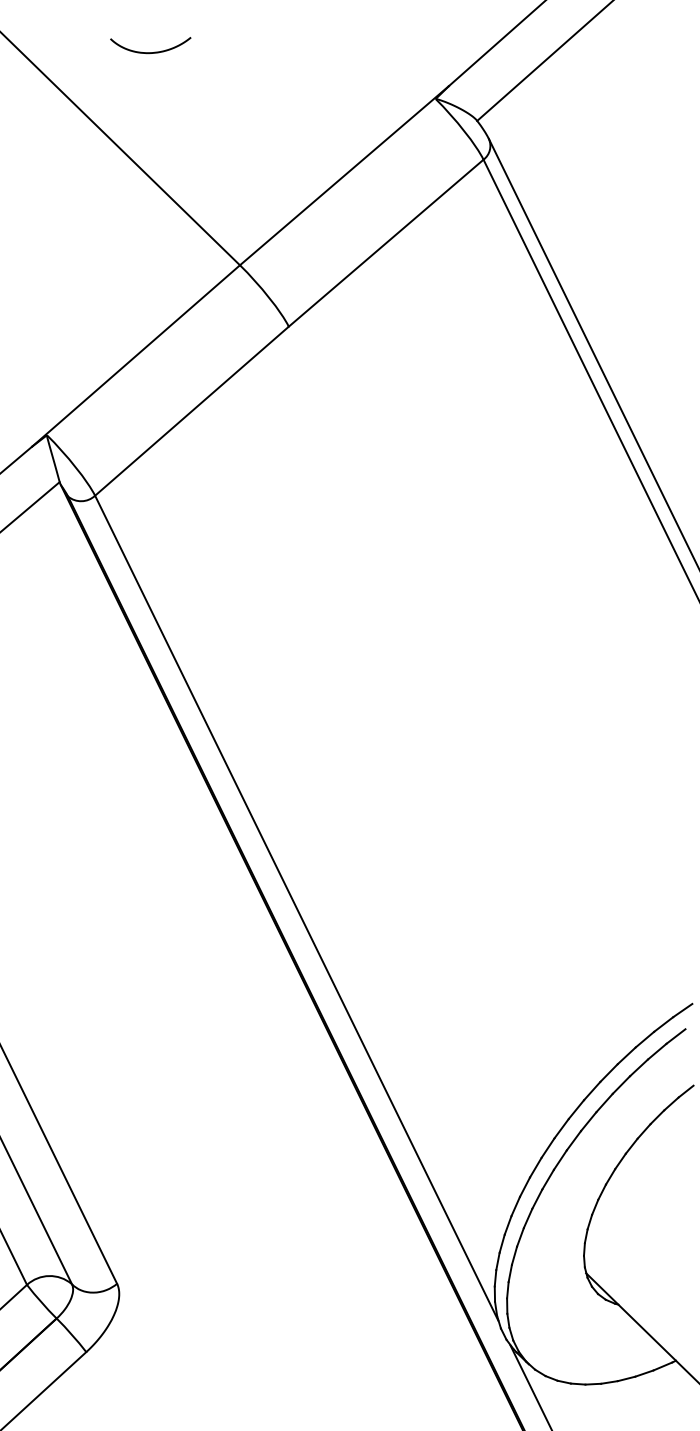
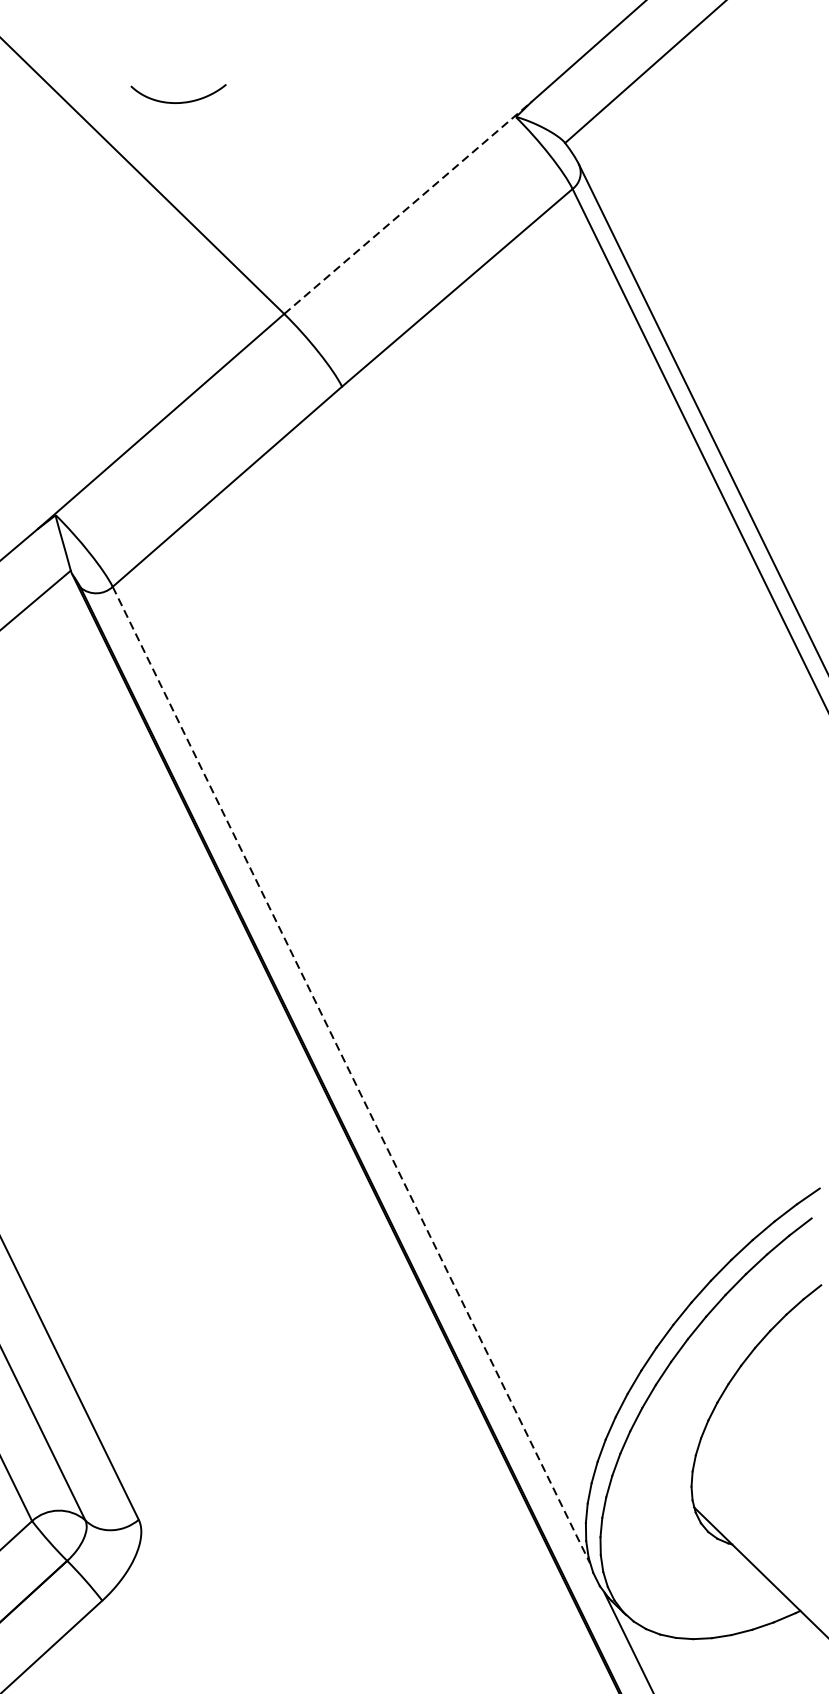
curve: (150, 52) -> (178, 102), moved
line: (344, 175) -> (407, 207), solid -> dashed
line: (296, 908) -> (351, 1075), solid -> dashed

